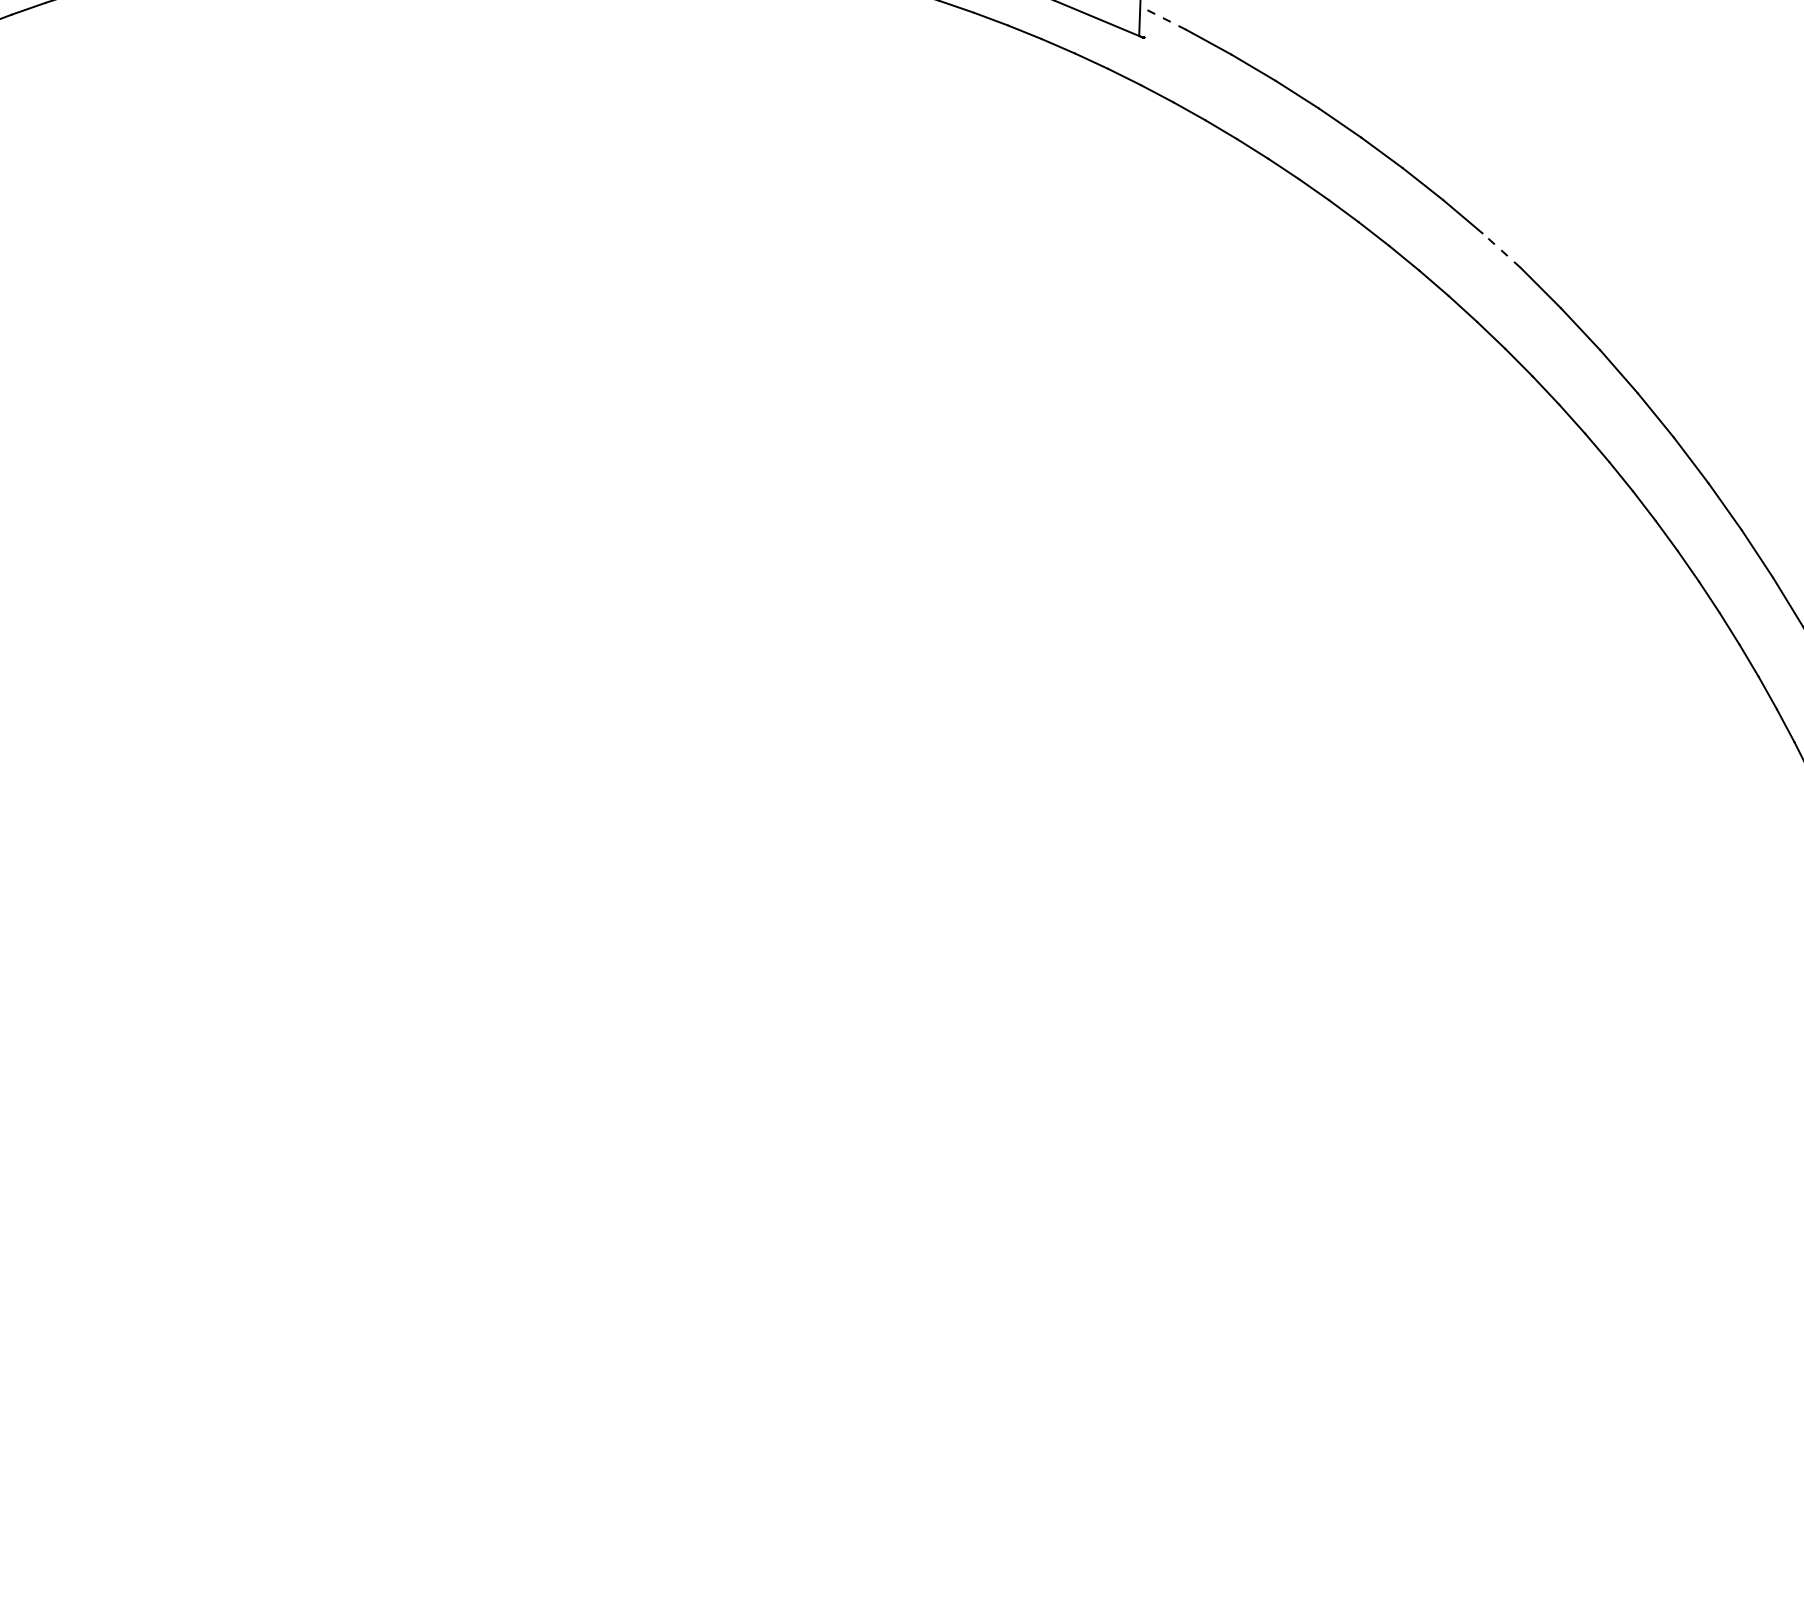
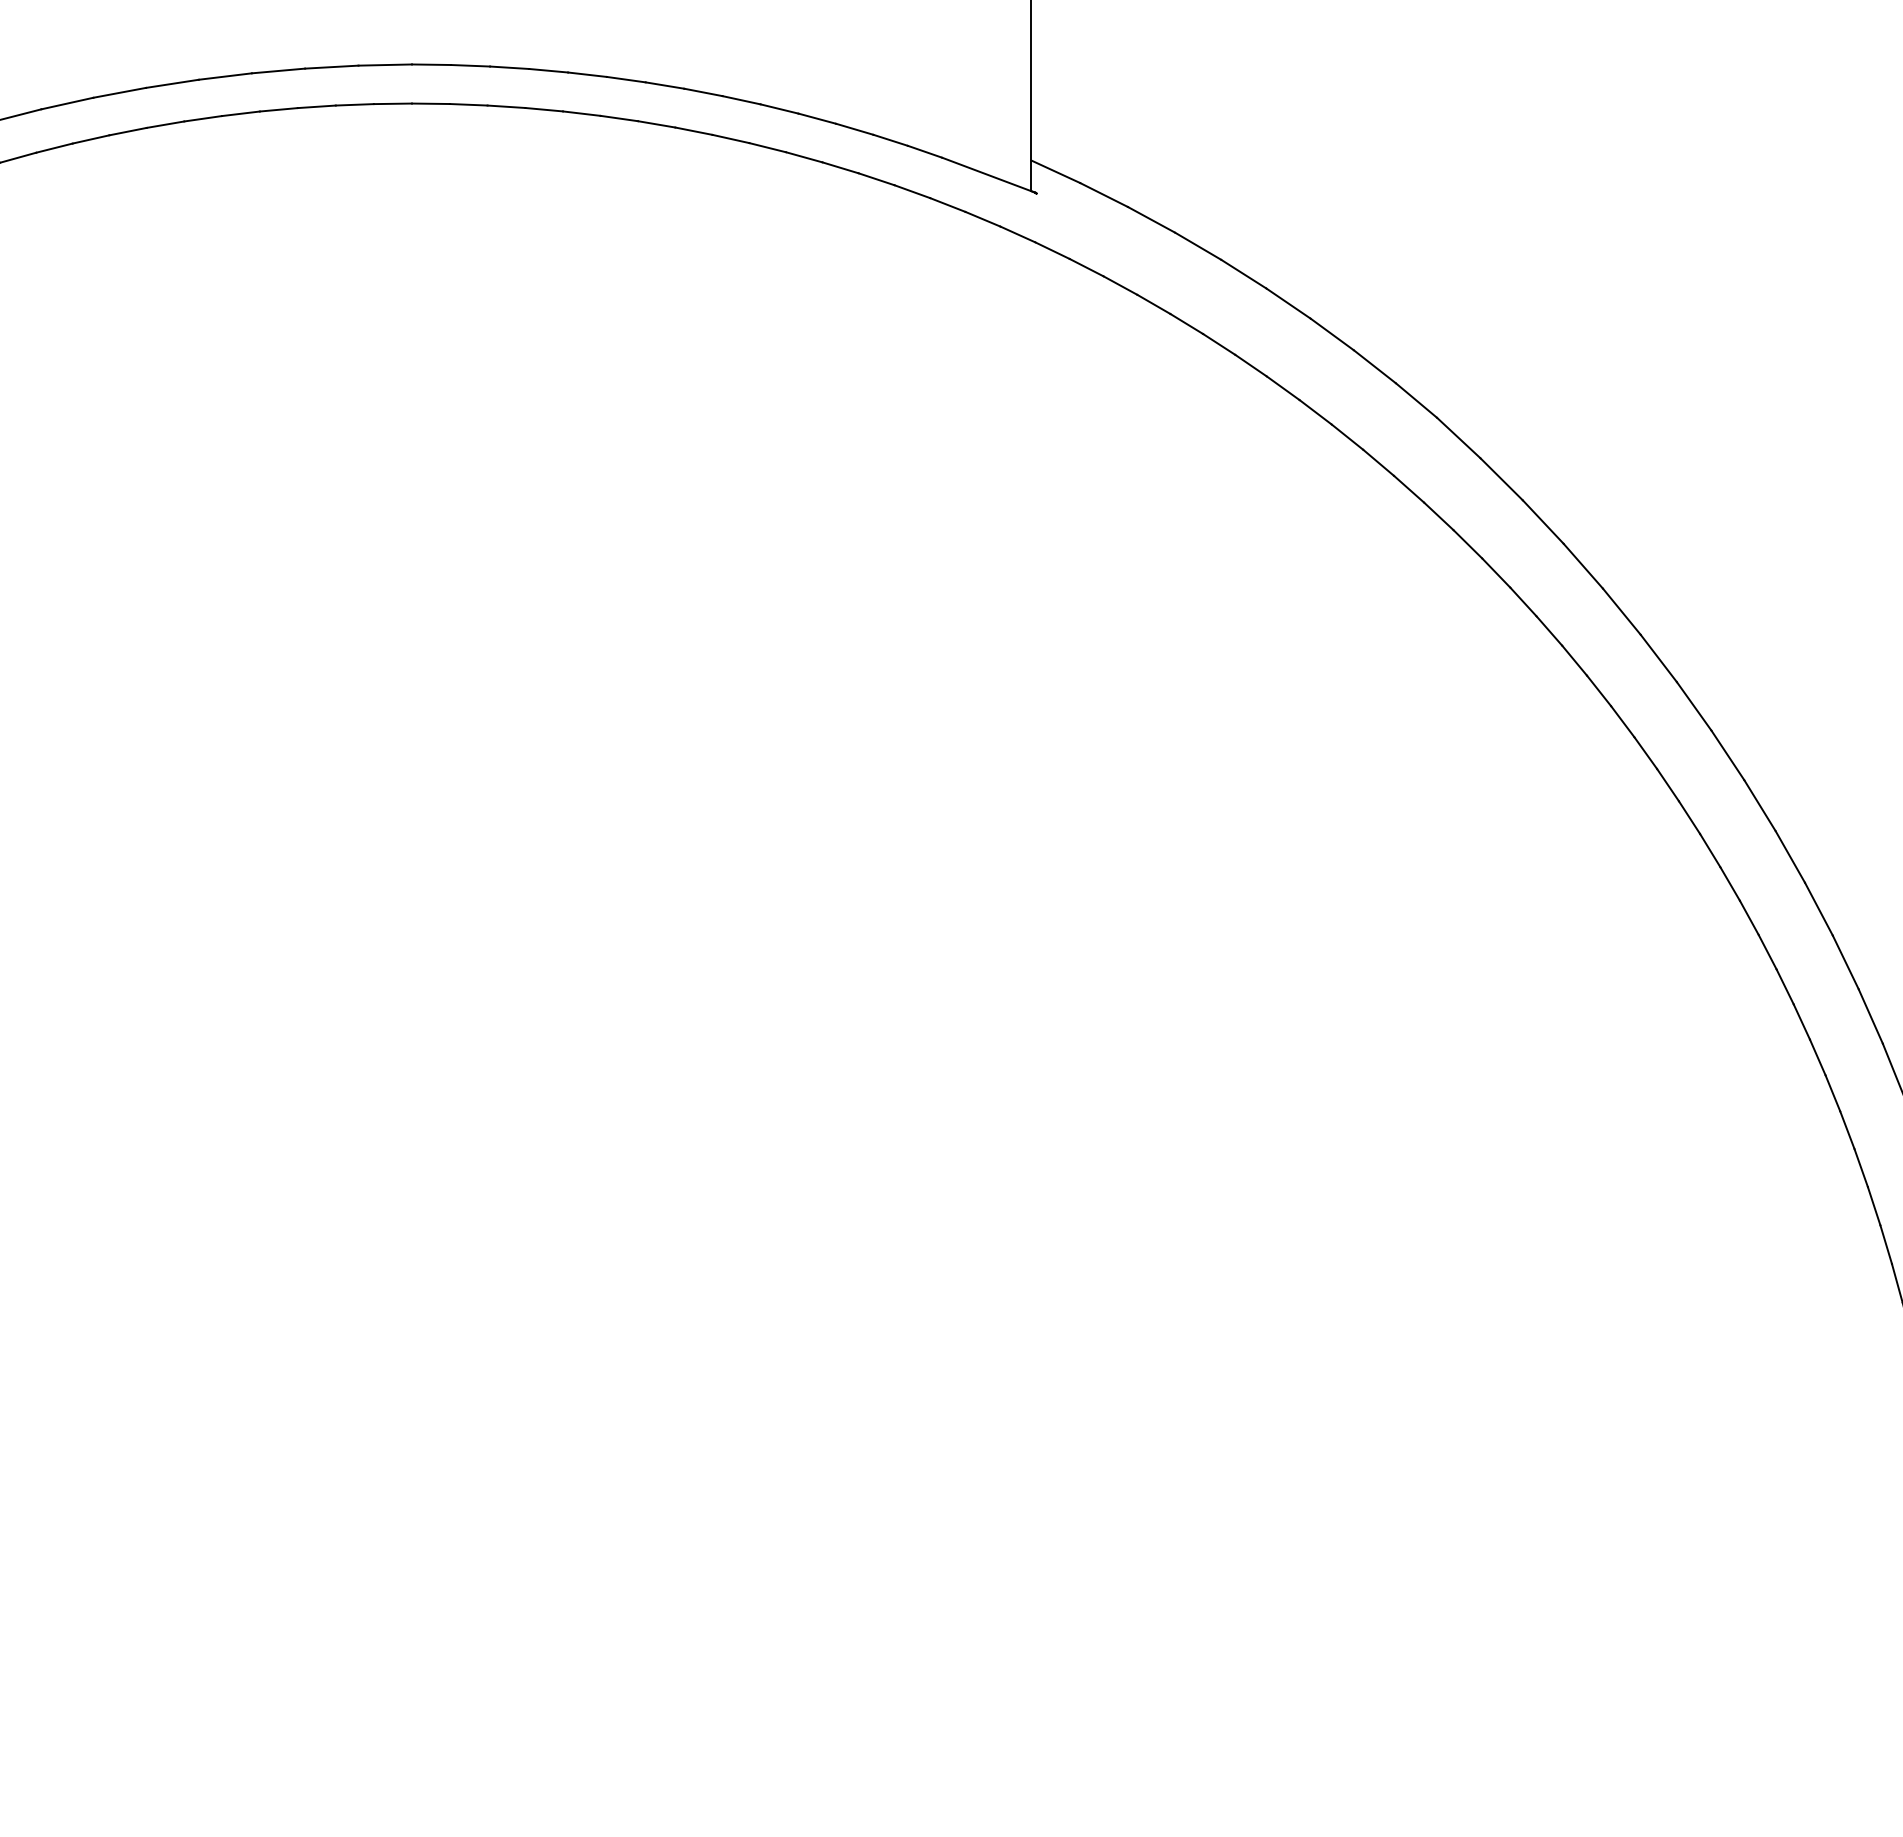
line: (1162, 17) -> (1055, 171), dashed -> solid
line: (1501, 250) -> (1416, 400), dashed -> solid

